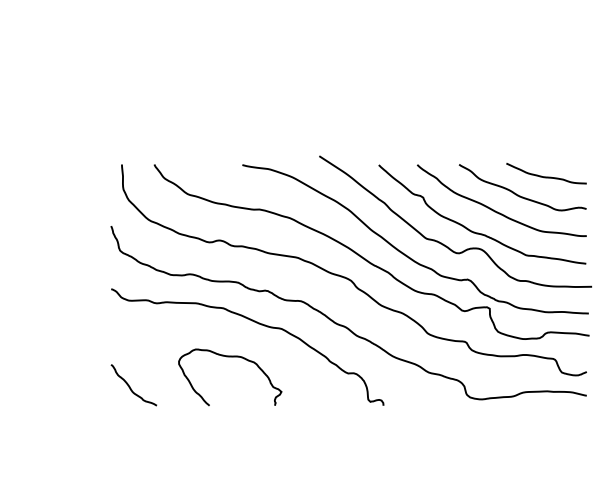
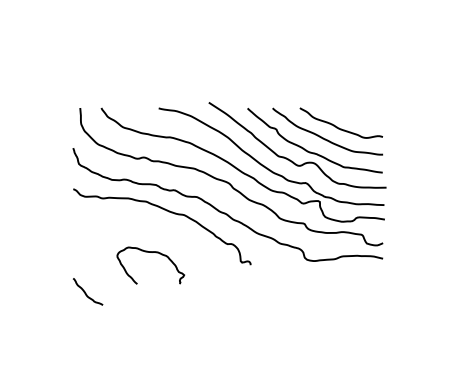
curve: (545, 175) -> (356, 115), removed
curve: (229, 357) -> (150, 252), moved
curve: (131, 387) -> (86, 293), moved

